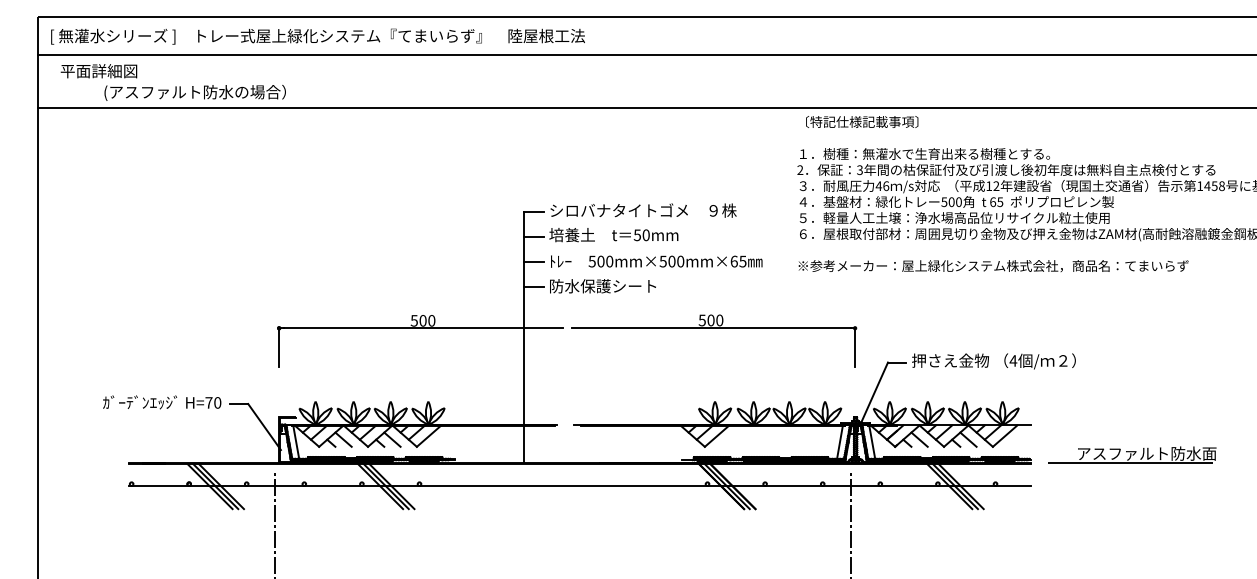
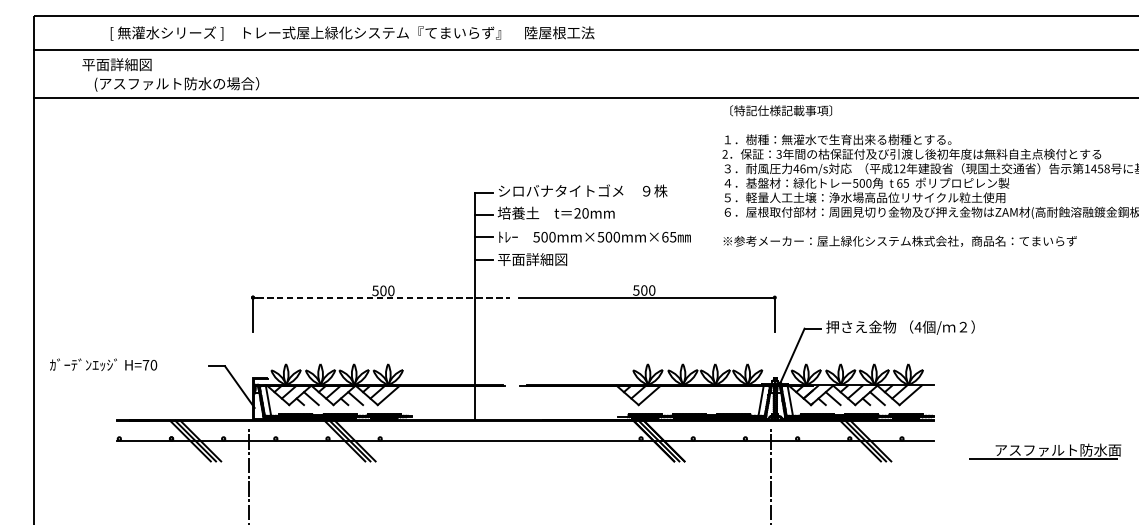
text: (317, 36) -> (352, 33), moved
text: (98, 71) -> (116, 65), moved
text: (637, 235) -> (577, 213), 50mm -> 20mm
text: (602, 286) -> (545, 259), 防水保護シート -> 平面詳細図
line: (423, 328) -> (383, 297), solid -> dashed
text: (162, 402) -> (103, 364), moved
part: (1132, 454) -> (1045, 450), moved

